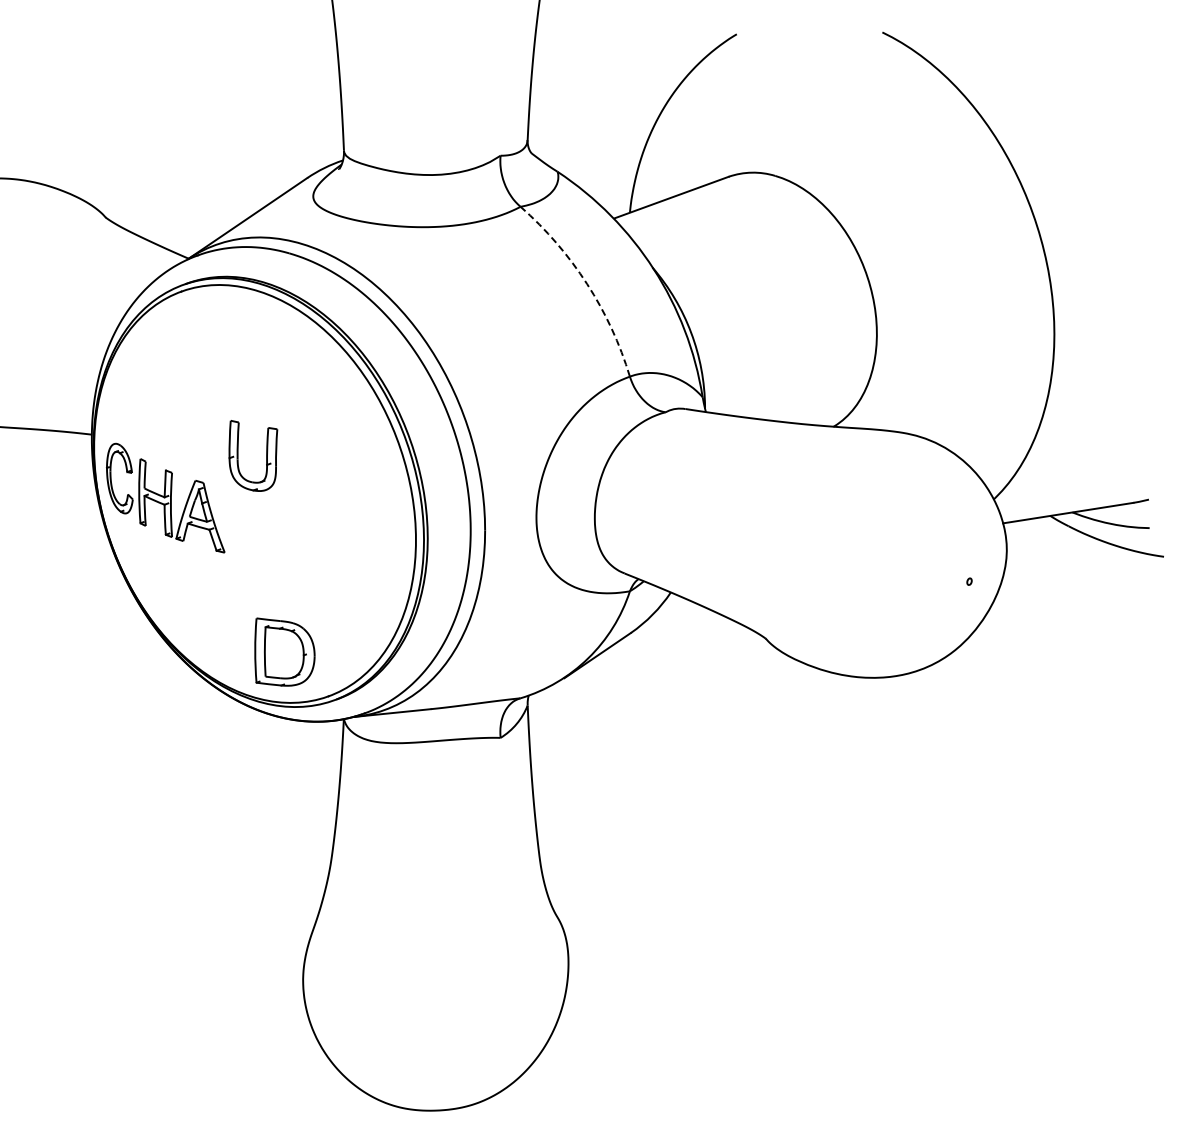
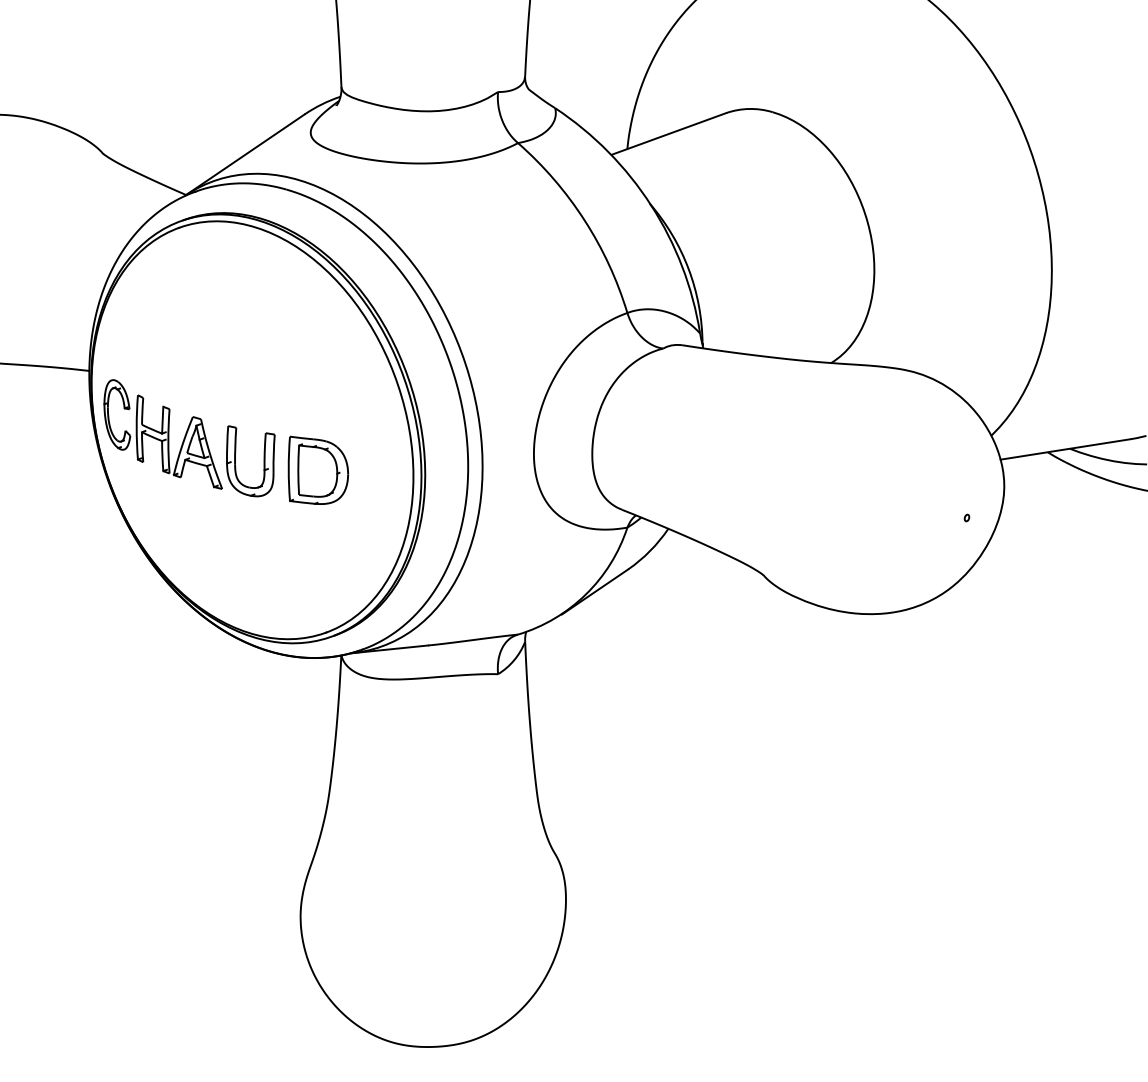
arc: (587, 284) -> (584, 220), dashed -> solid
part: (266, 455) -> (263, 460), moved
part: (284, 651) -> (317, 469), moved

